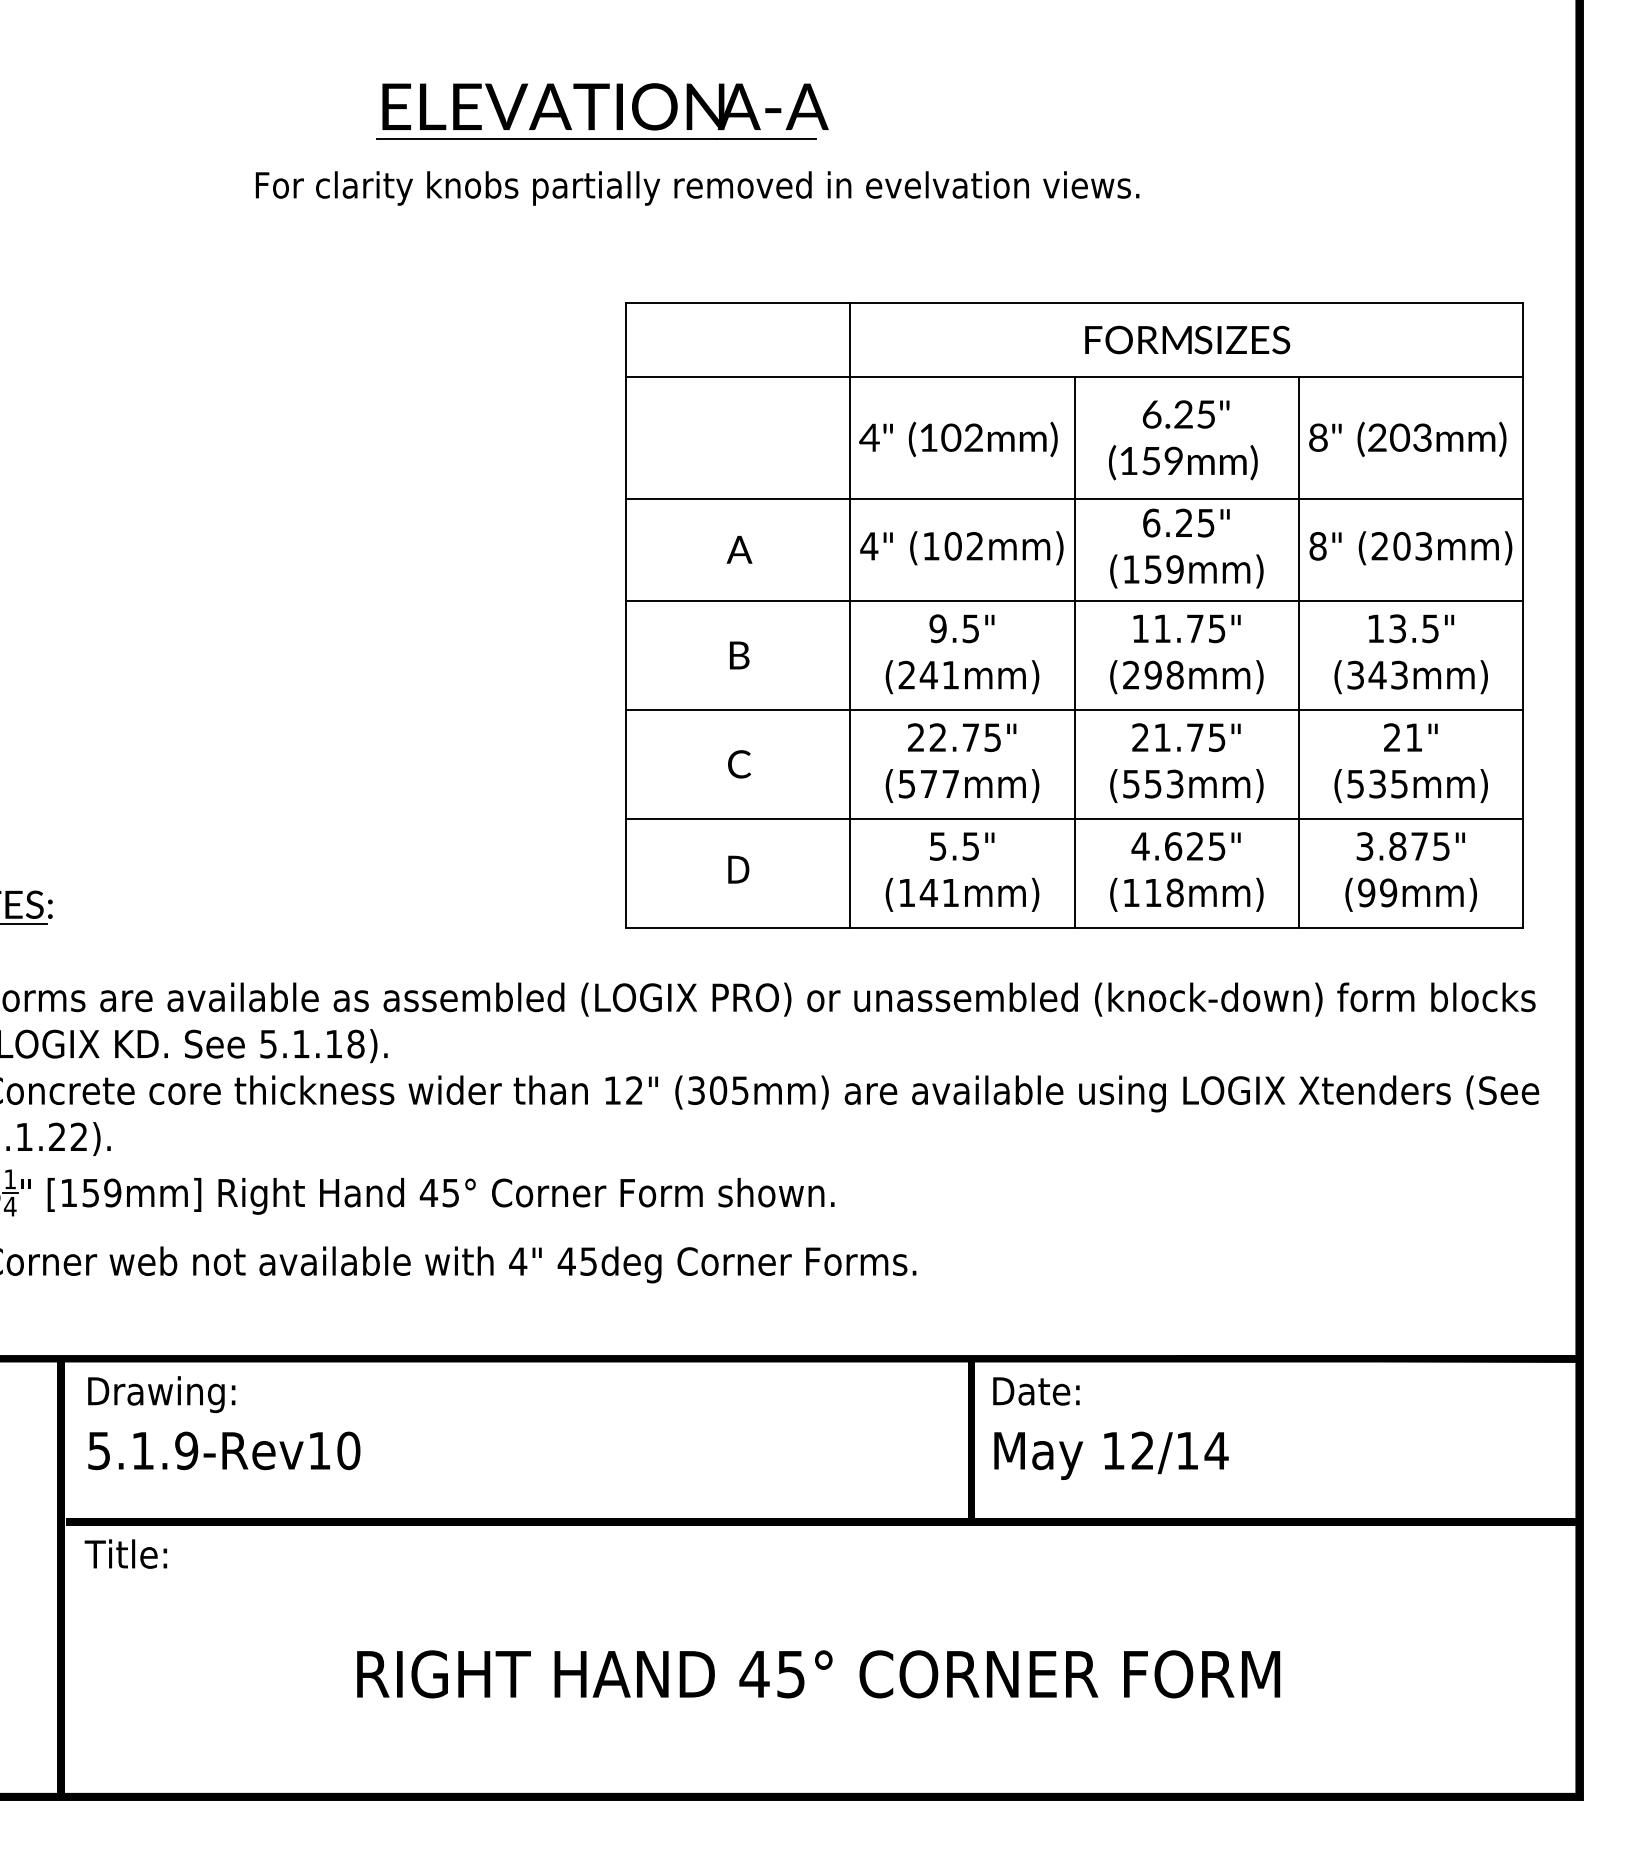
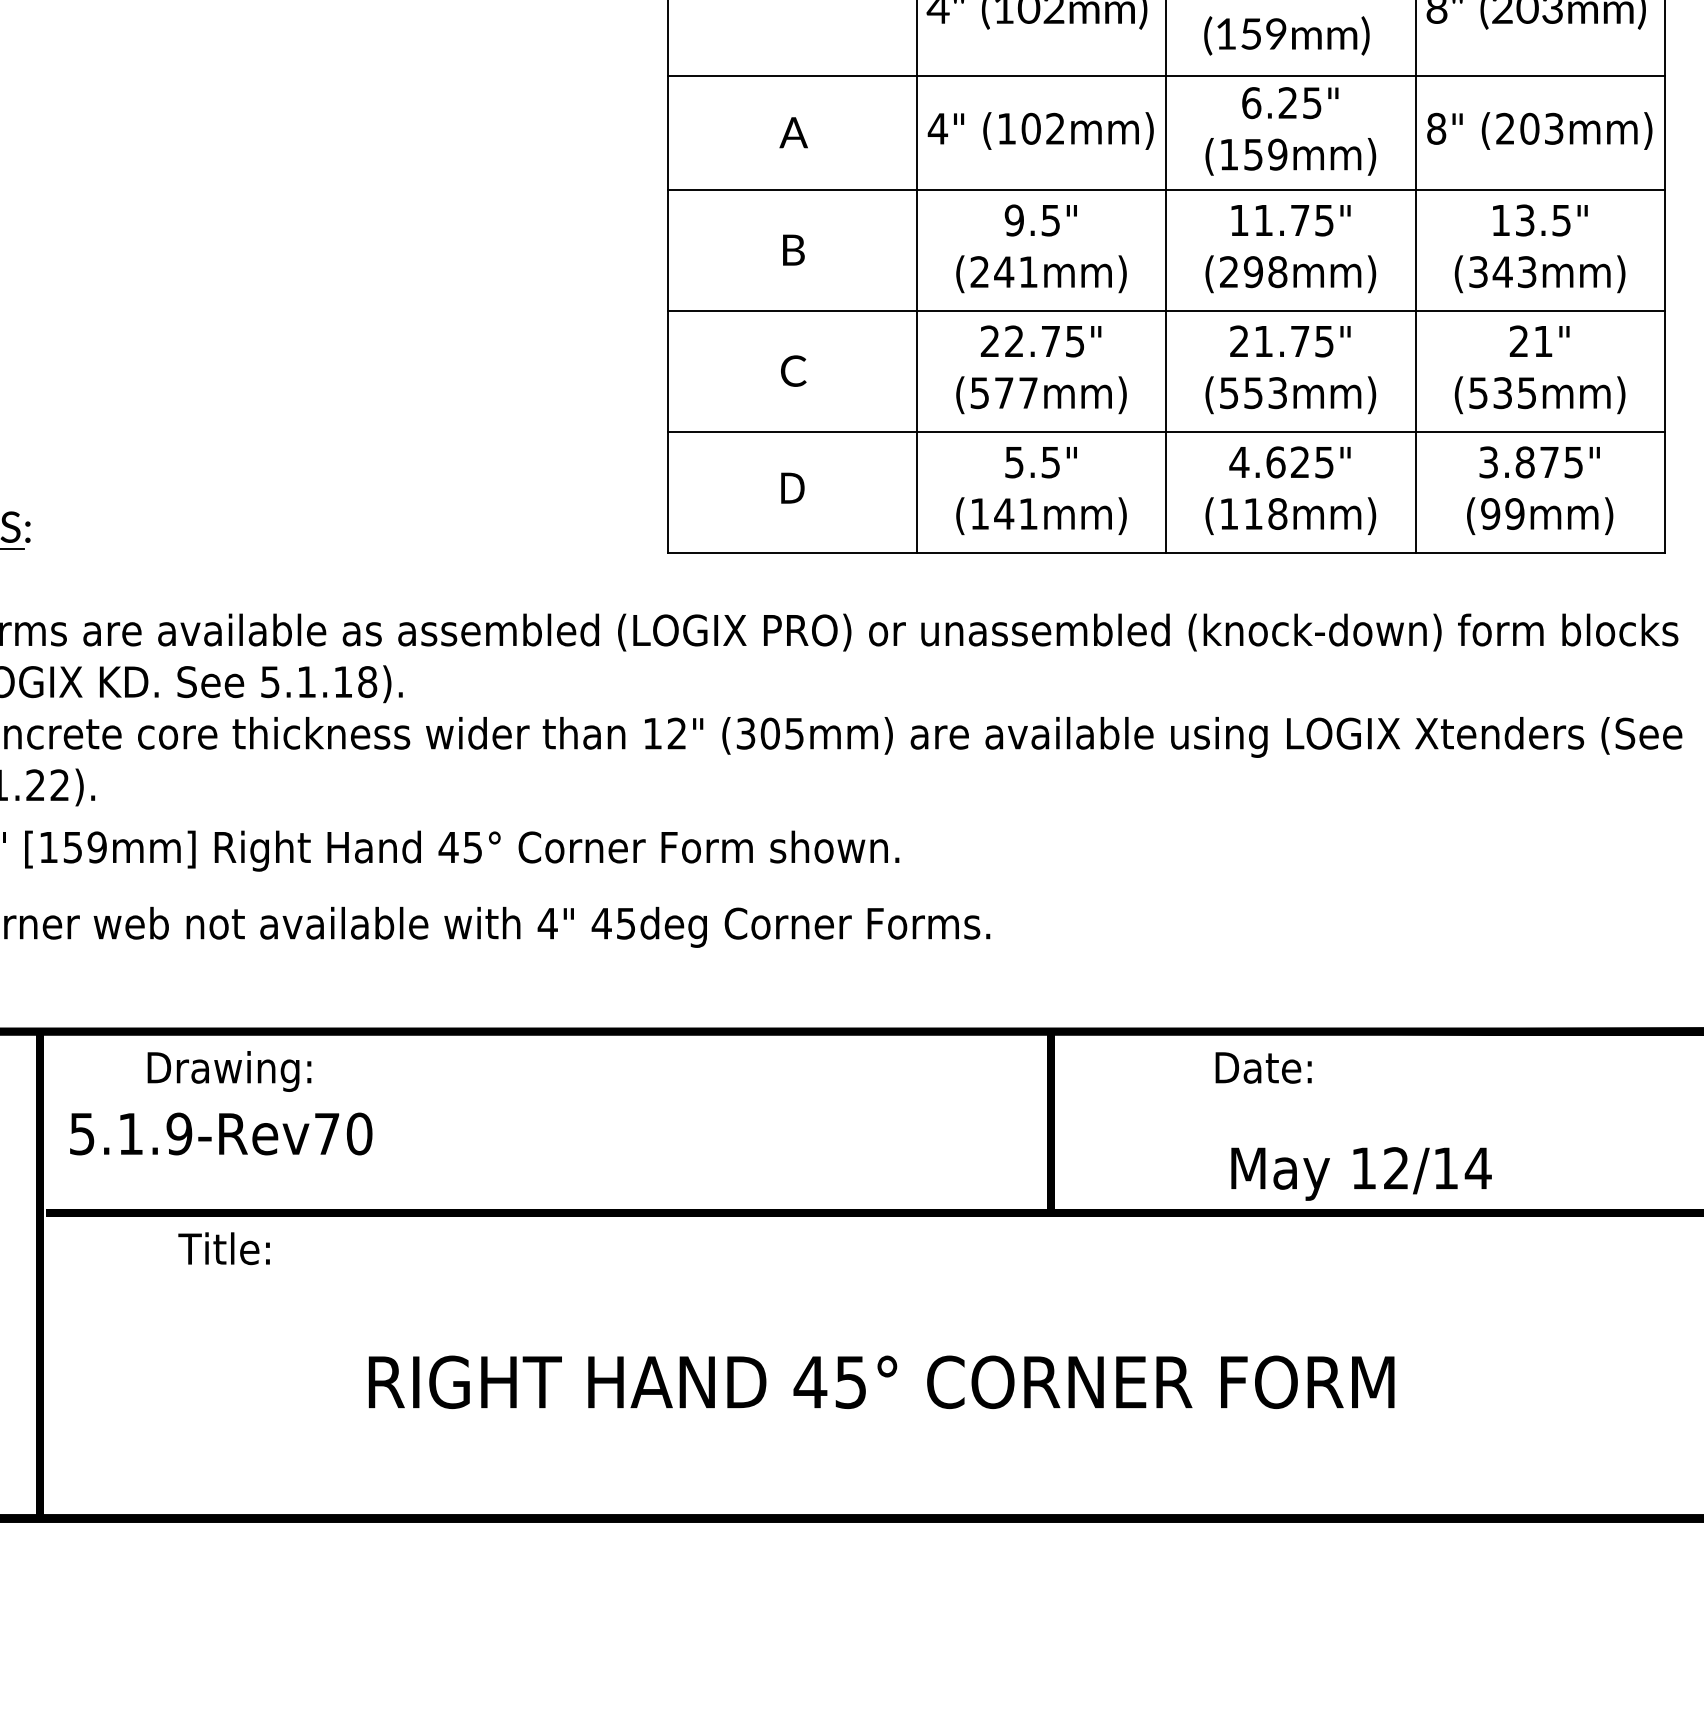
text: (1036, 1391) -> (1263, 1068), moved
text: (161, 1394) -> (229, 1071), moved
text: (319, 1450) -> (327, 1133), 5.1.9-Rev10 -> 5.1.9-Rev70
text: (1111, 1455) -> (1361, 1173), moved
text: (125, 1553) -> (223, 1248), moved

